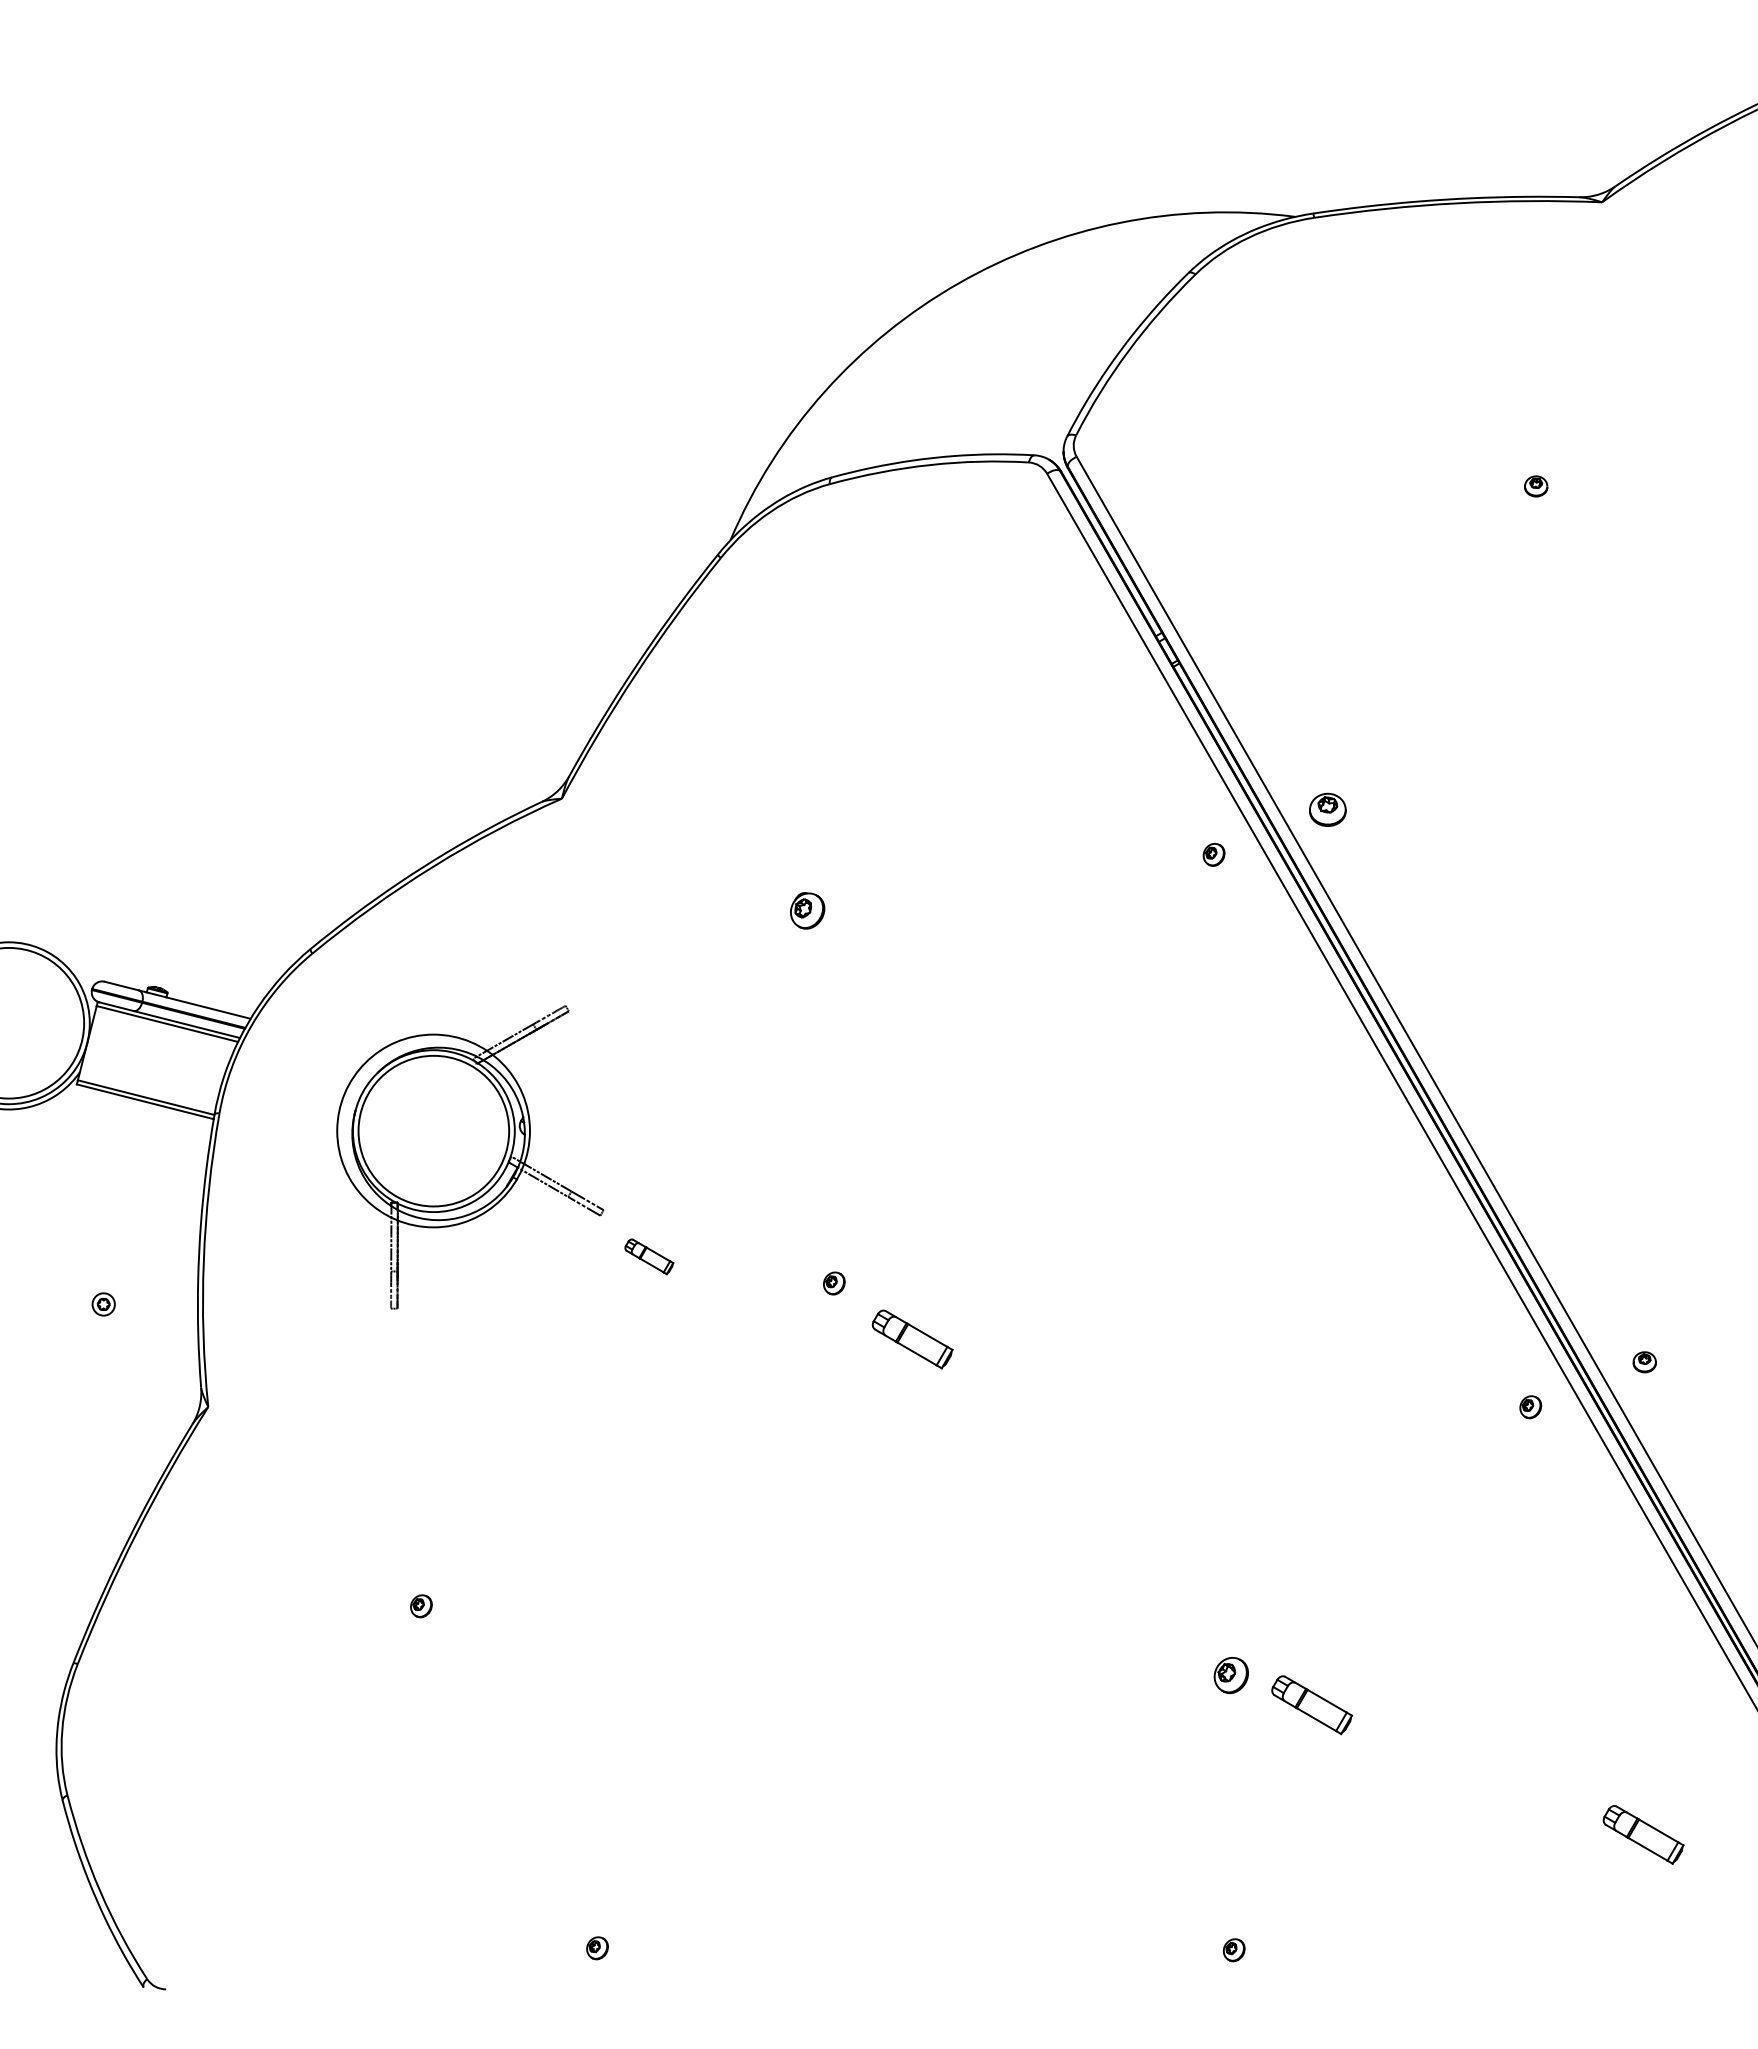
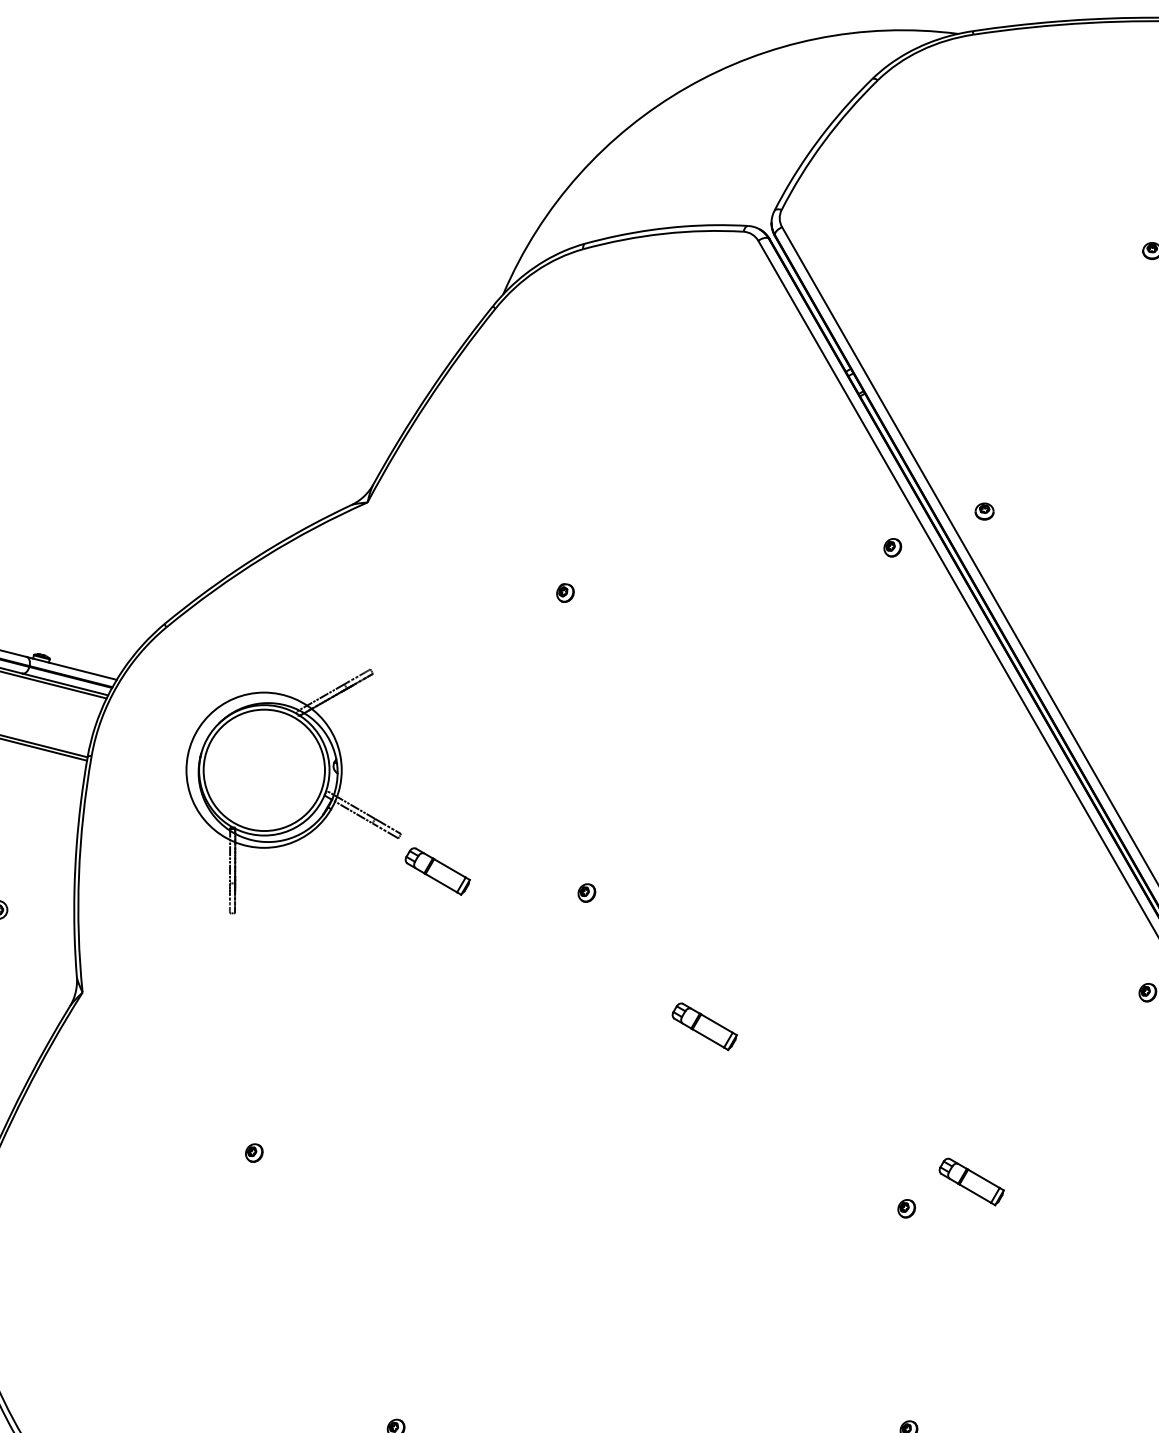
part: (1328, 809) -> (984, 511), size x0.62
part: (807, 911) -> (565, 593), size x0.62
part: (649, 1256) -> (438, 871), size x1.67
part: (912, 1339) -> (704, 1026), moved
part: (1231, 1675) -> (906, 1208), size x0.62
part: (1312, 1705) -> (972, 1182), moved

